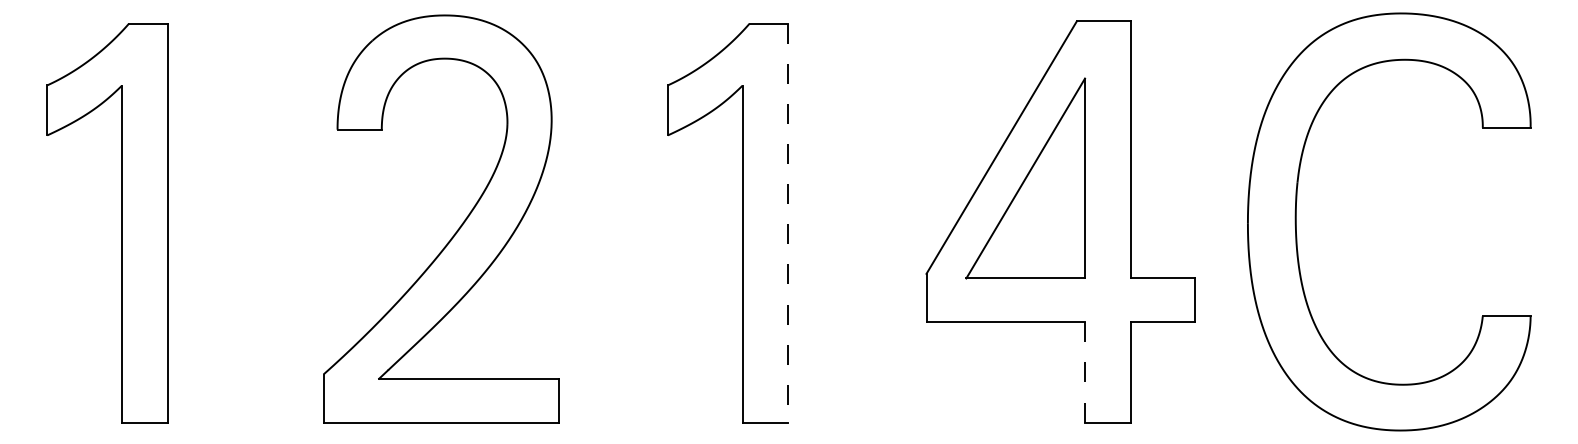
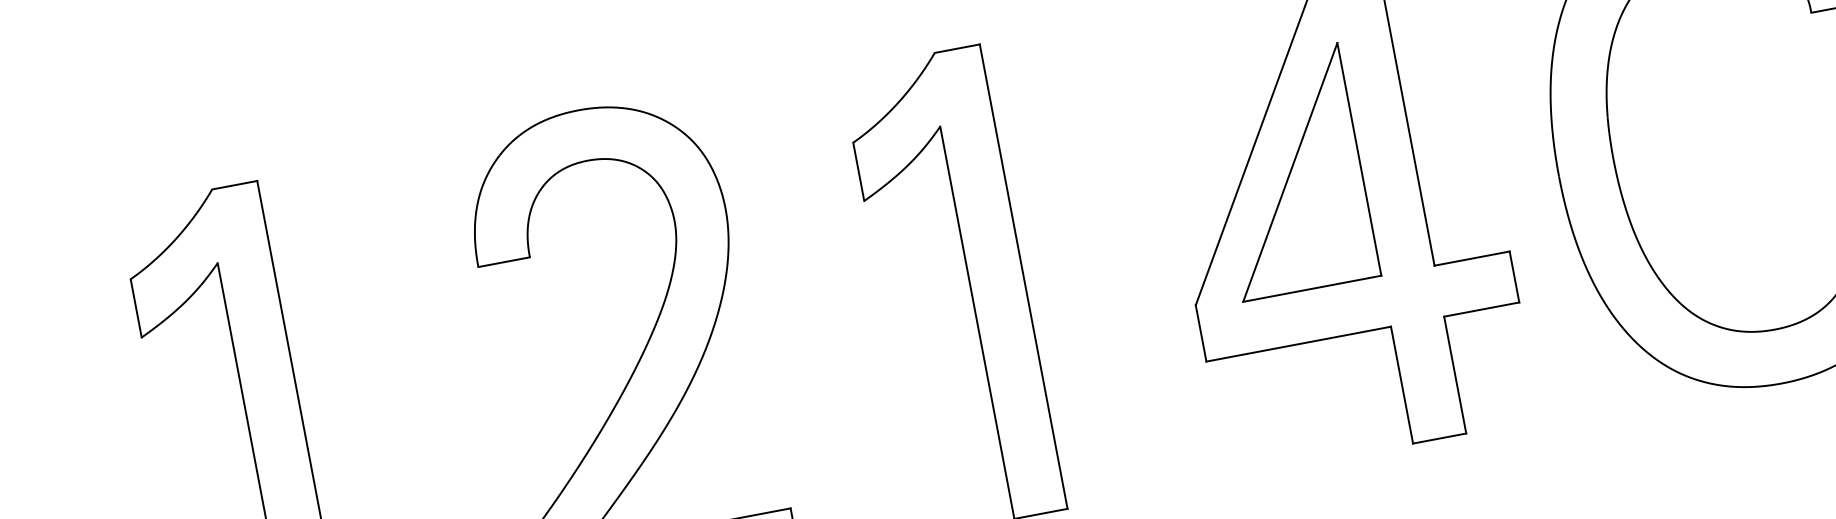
line: (788, 223) -> (1024, 277), dashed -> solid
line: (1085, 371) -> (1402, 384), dashed -> solid

